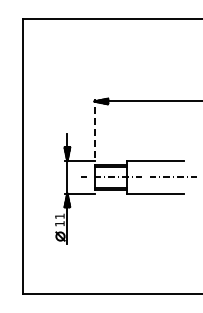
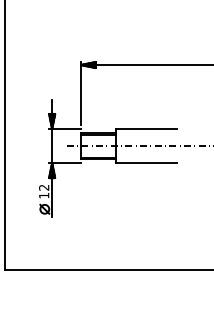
line: (94, 127) -> (81, 92), dashed -> solid
text: (59, 216) -> (43, 187), 11 -> 12

